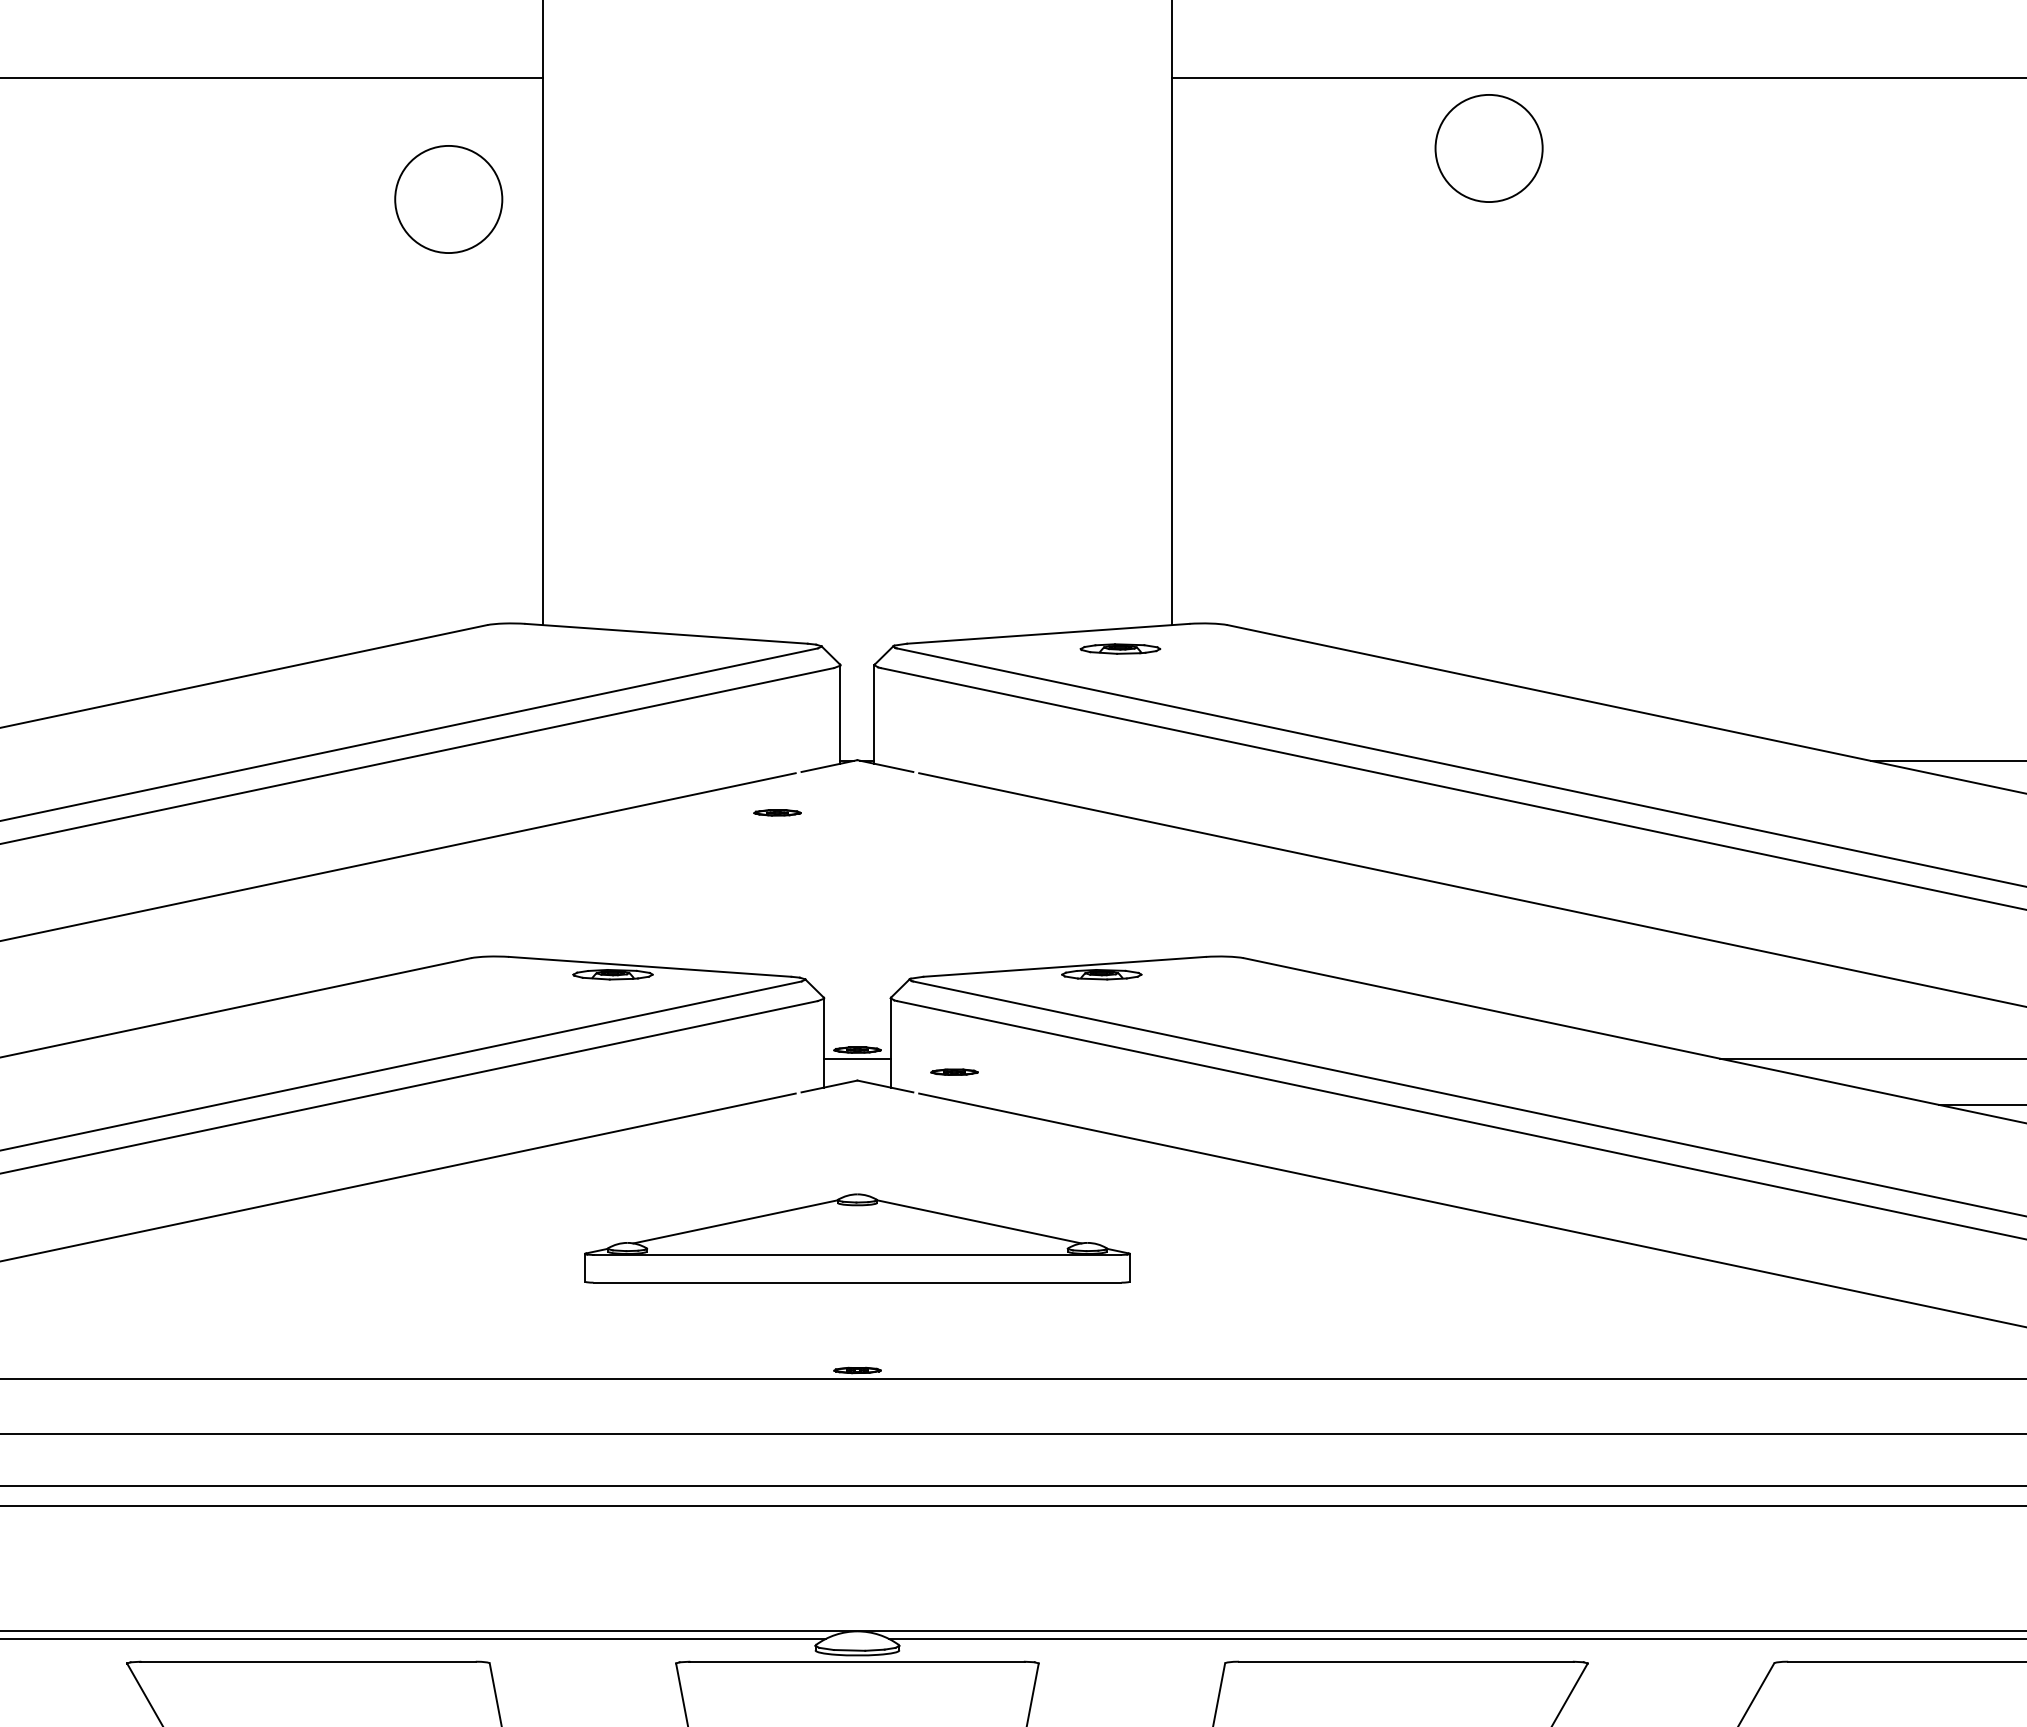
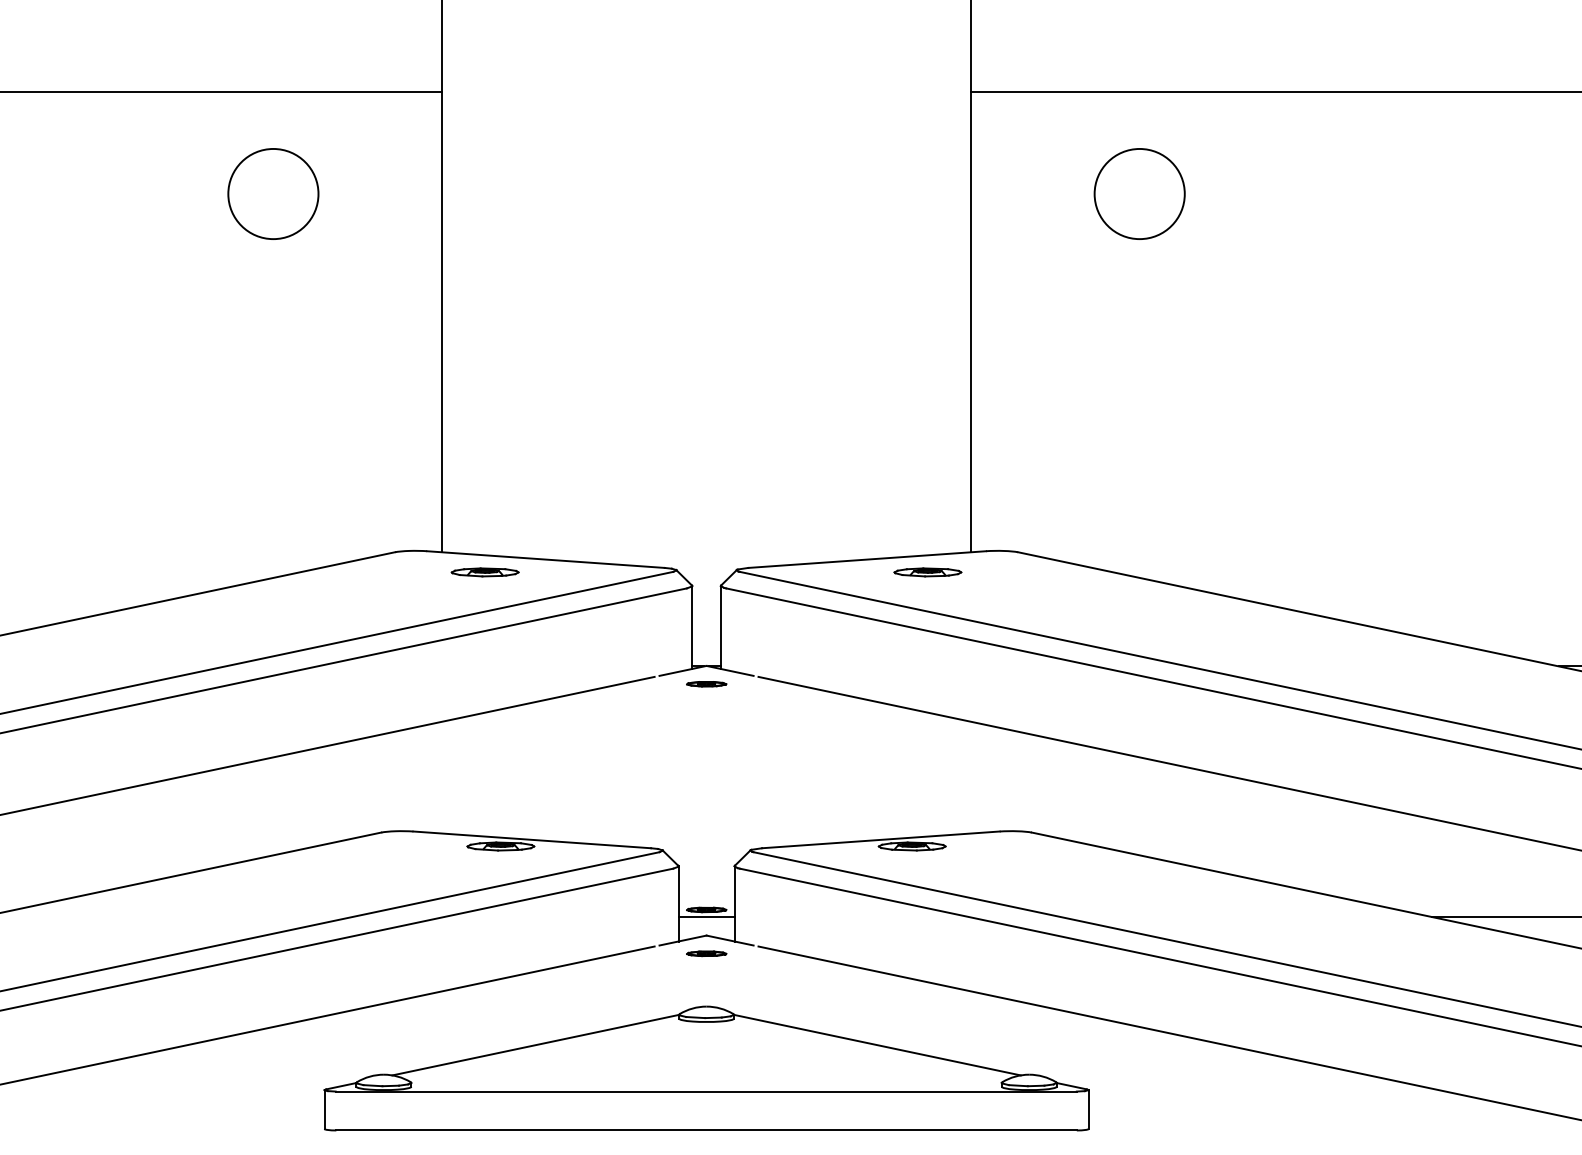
circle: (1488, 148) -> (1139, 194), moved
circle: (448, 199) -> (273, 194), moved
part: (594, 648) -> (485, 571), added
part: (777, 812) -> (706, 683), moved
part: (954, 1071) -> (706, 953), moved
part: (857, 1238) -> (706, 1068), size x1.67

